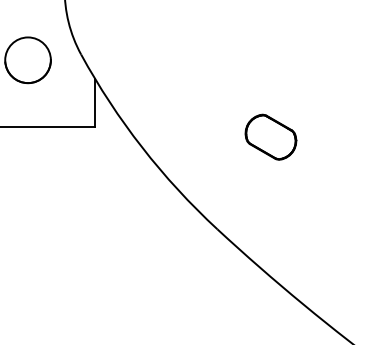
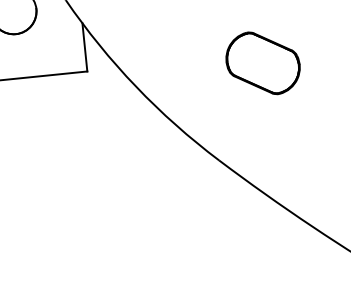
part: (270, 137) -> (262, 63), size x1.43

